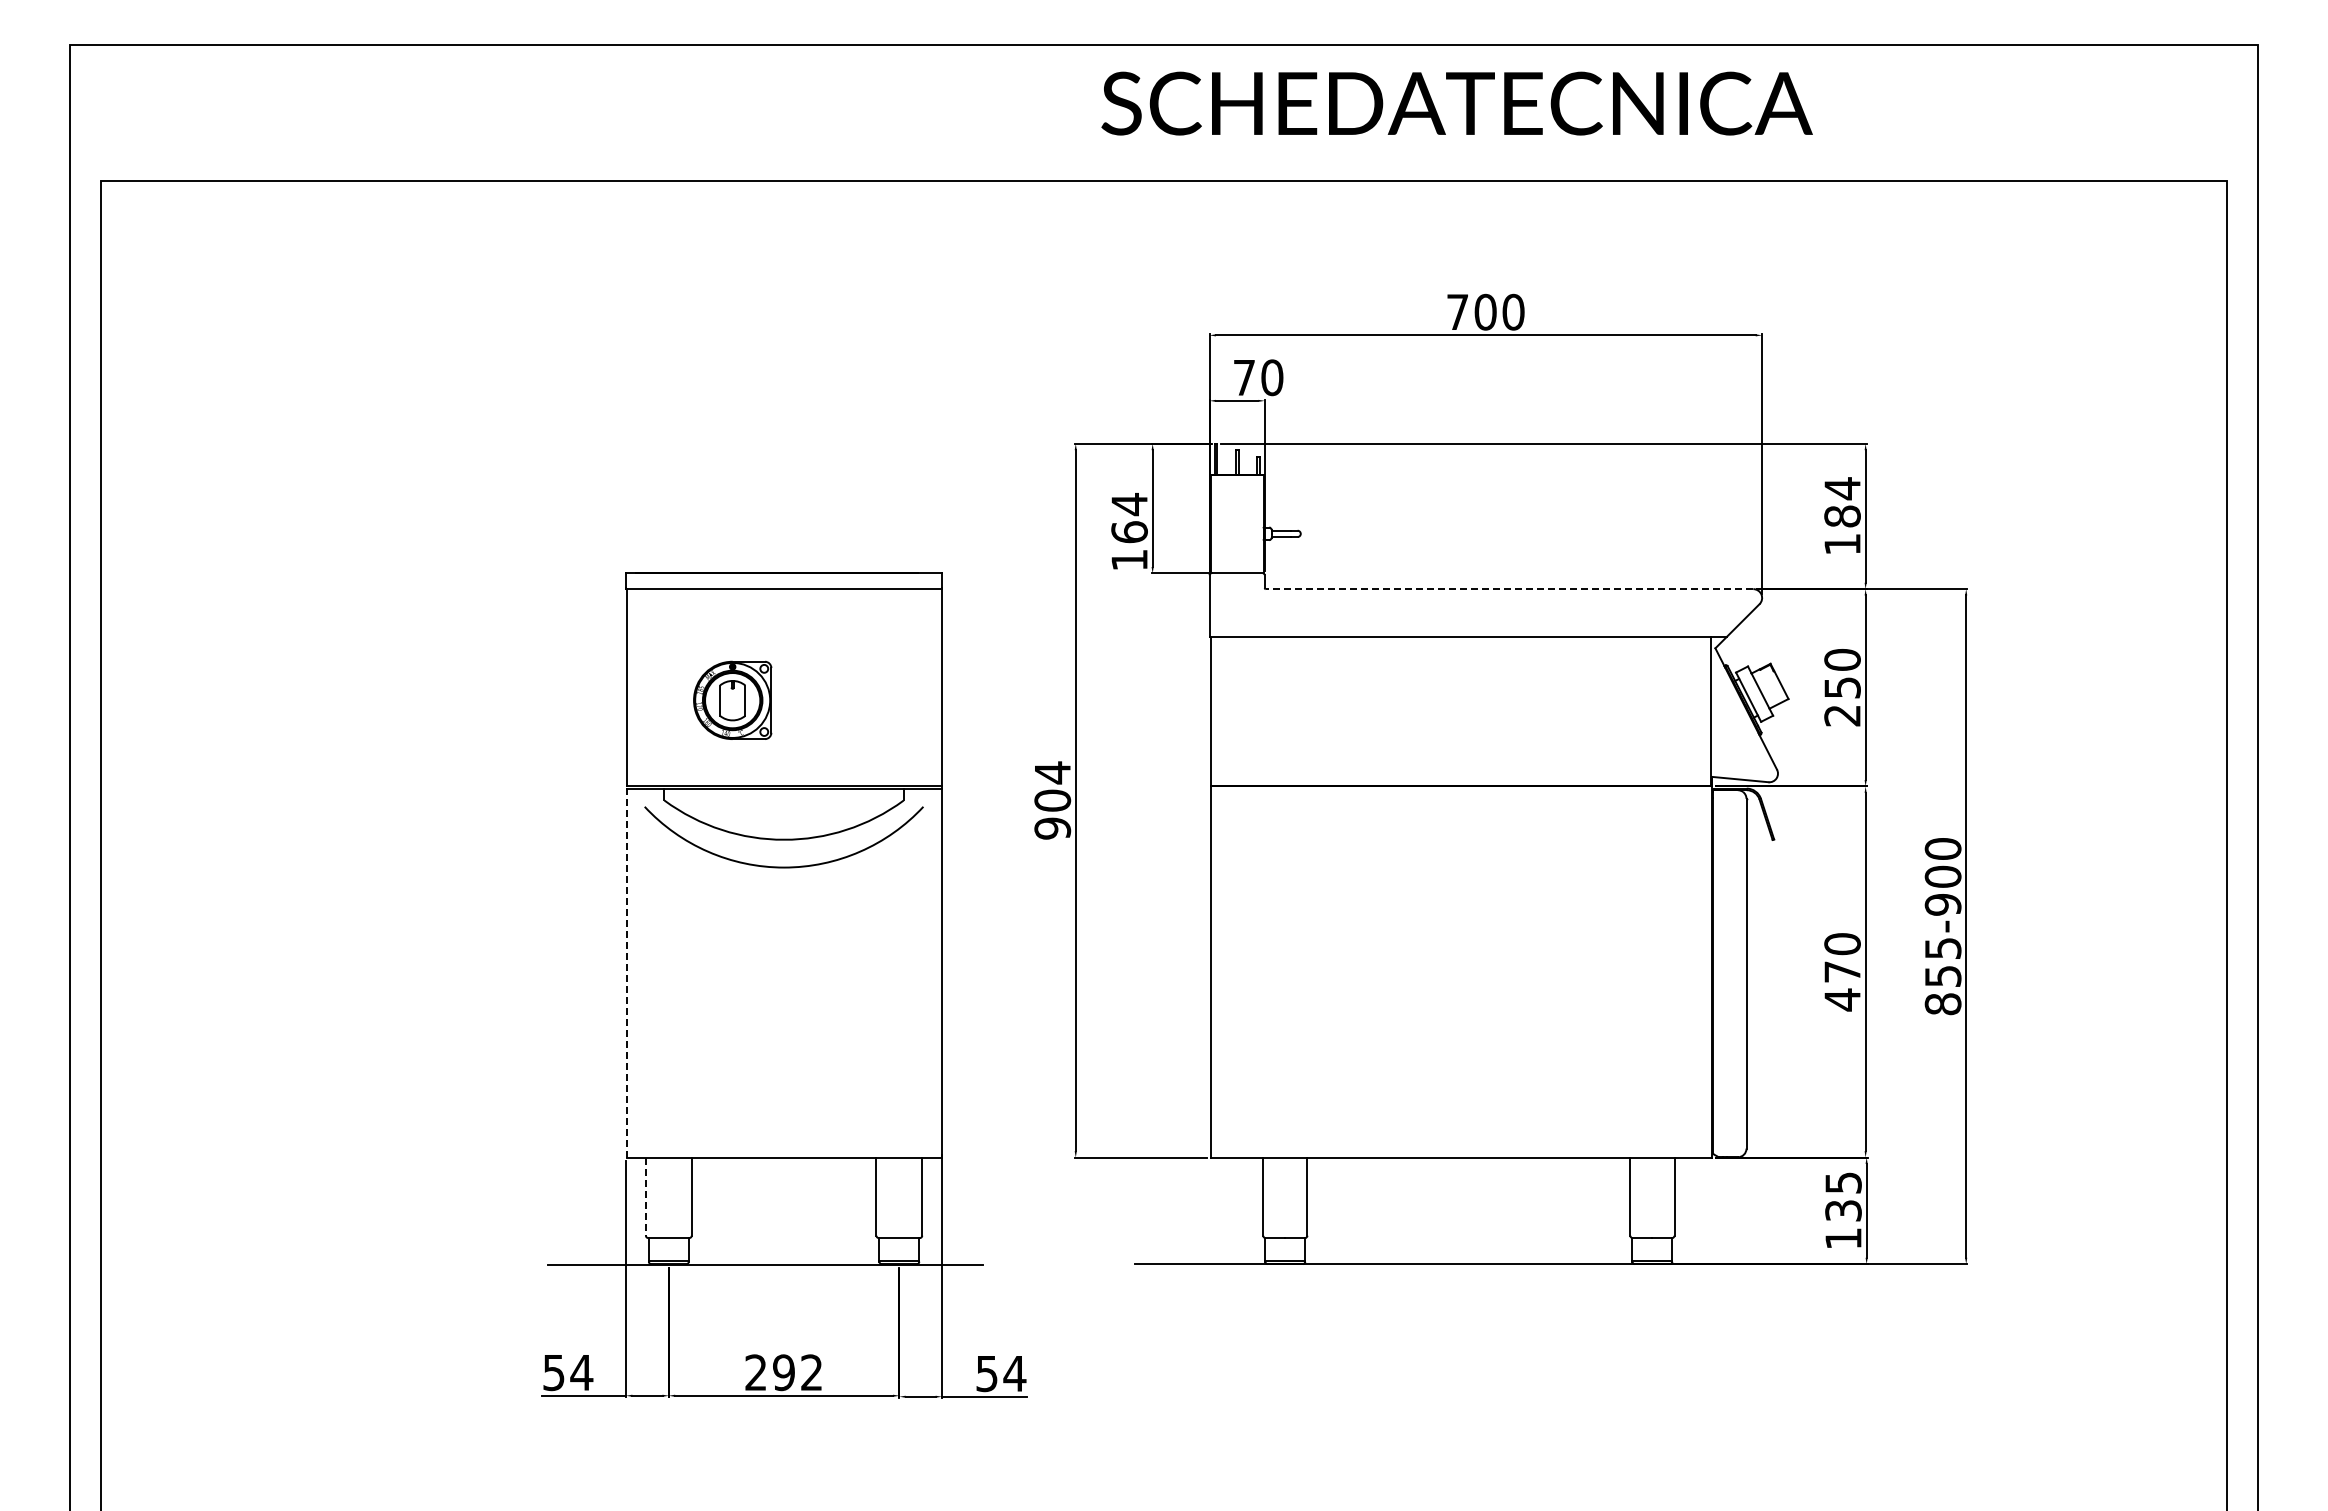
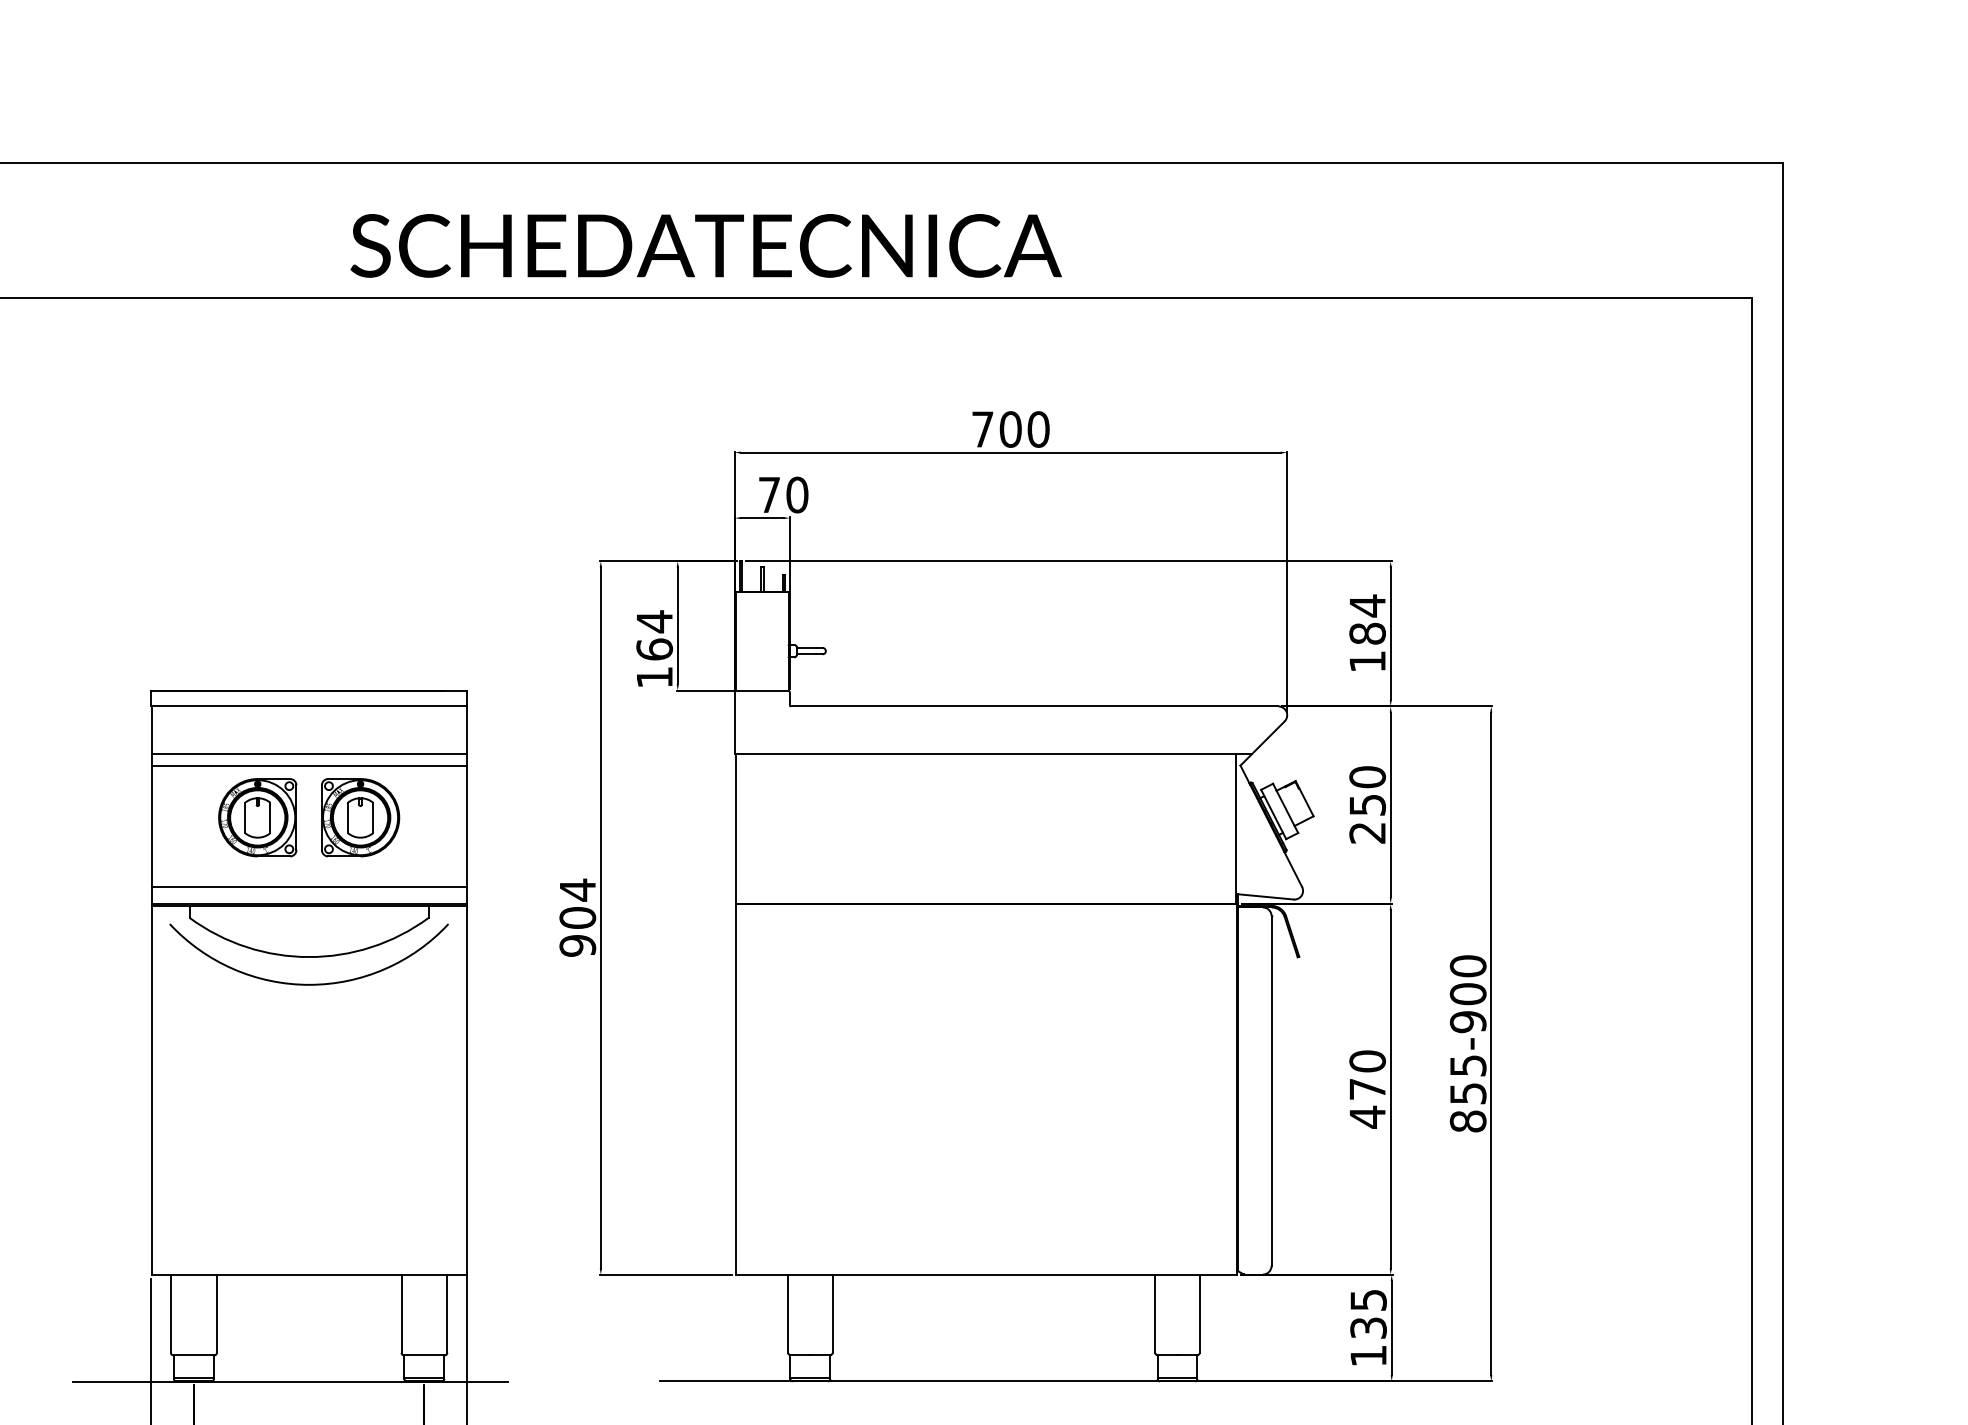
text: (1456, 103) -> (705, 245), moved
line: (1509, 589) -> (1034, 706), dashed -> solid
line: (783, 636) -> (308, 753), added
line: (783, 648) -> (308, 765), added
part: (835, 699) -> (360, 816), added
line: (783, 769) -> (308, 886), added
line: (626, 972) -> (151, 1089), dashed -> solid
line: (645, 1197) -> (170, 1314), dashed -> solid

